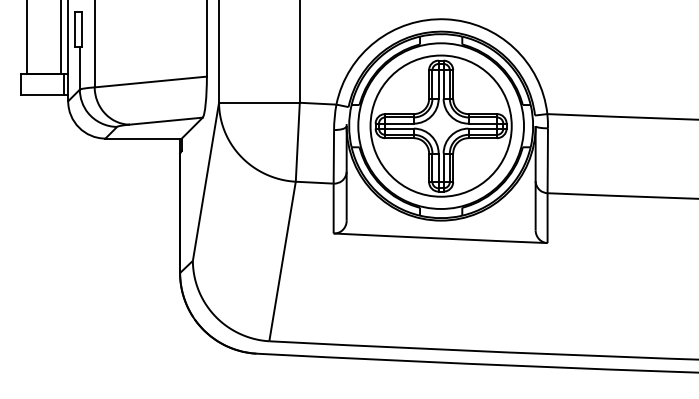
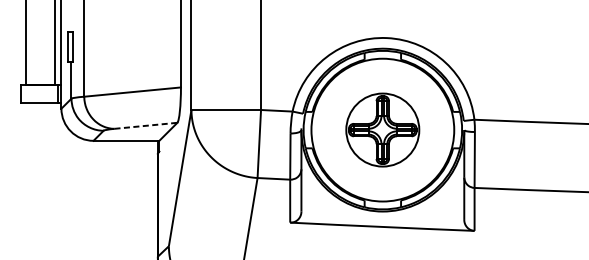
line: (166, 121) -> (146, 126), solid -> dashed
part: (440, 125) -> (382, 129), size x0.6

